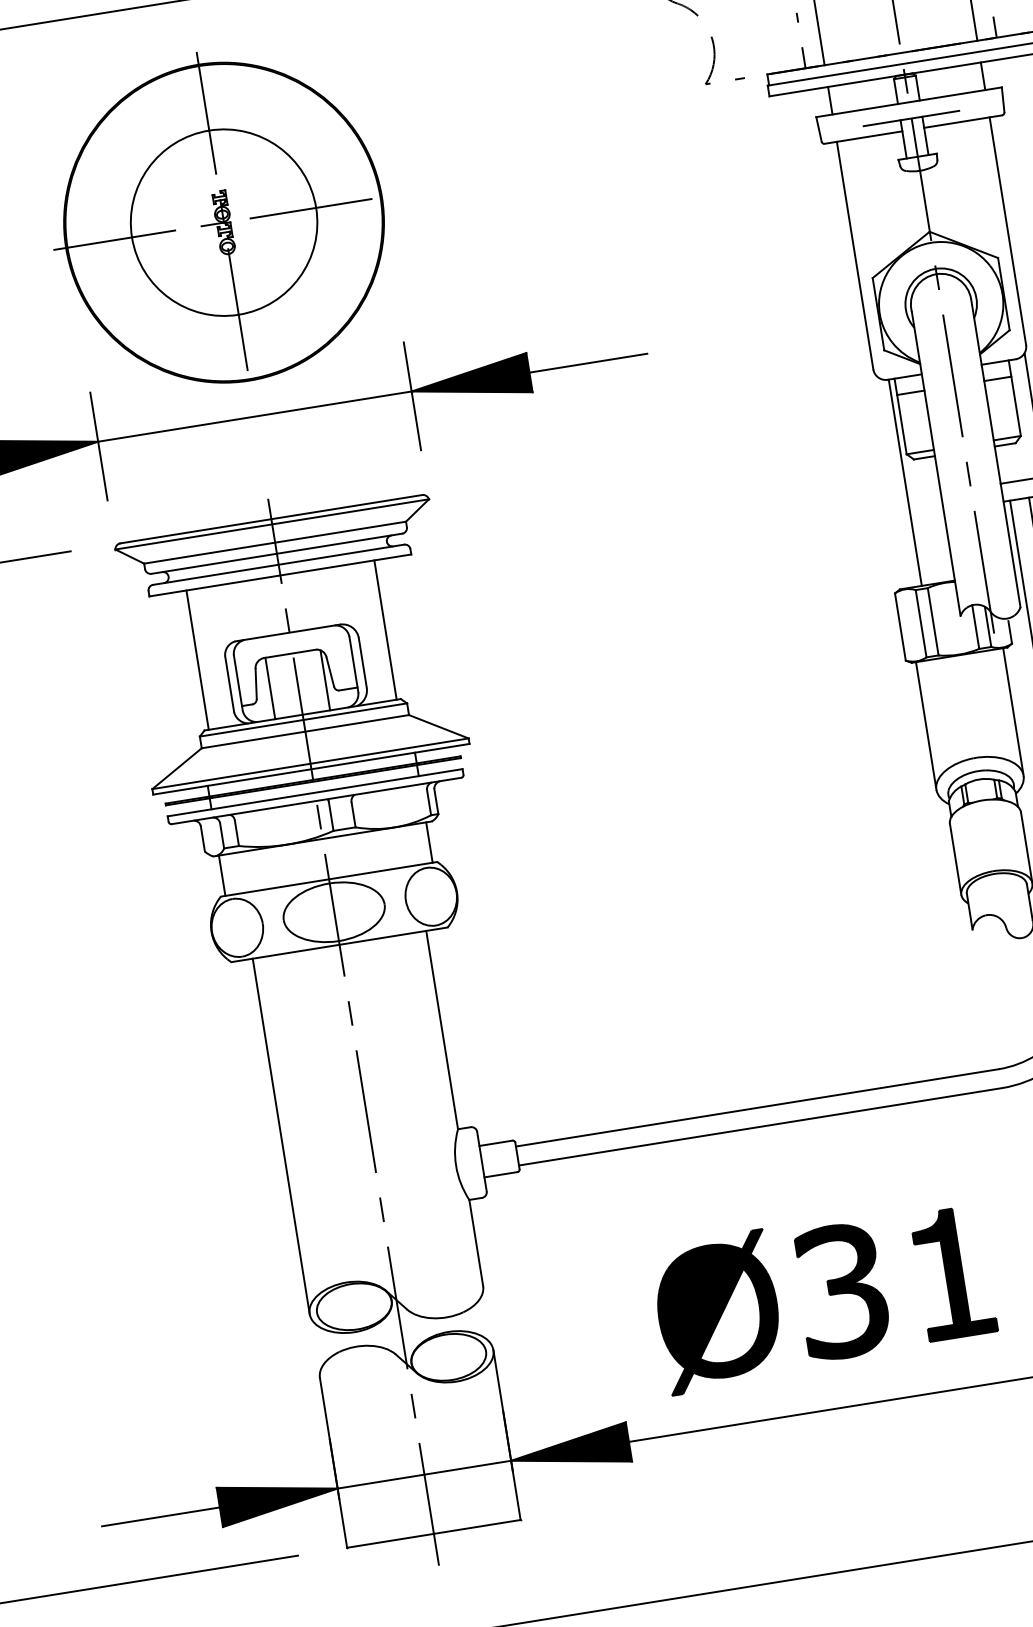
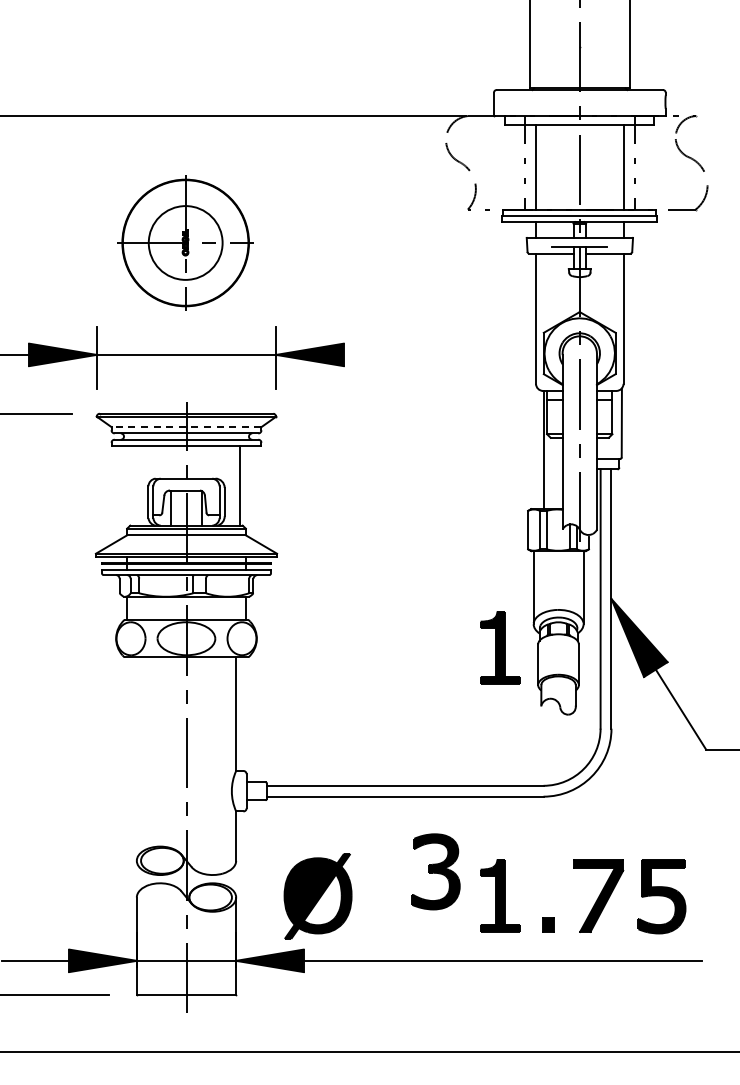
part: (217, 217) -> (183, 240), size x0.7
line: (588, 362) -> (377, 354), removed
line: (275, 543) -> (186, 427), solid -> dashed
line: (197, 659) -> (132, 485), removed
part: (885, 839) -> (500, 647), added
line: (280, 1135) -> (136, 758), removed
part: (840, 1290) -> (435, 871), moved
part: (717, 1312) -> (317, 896), moved

